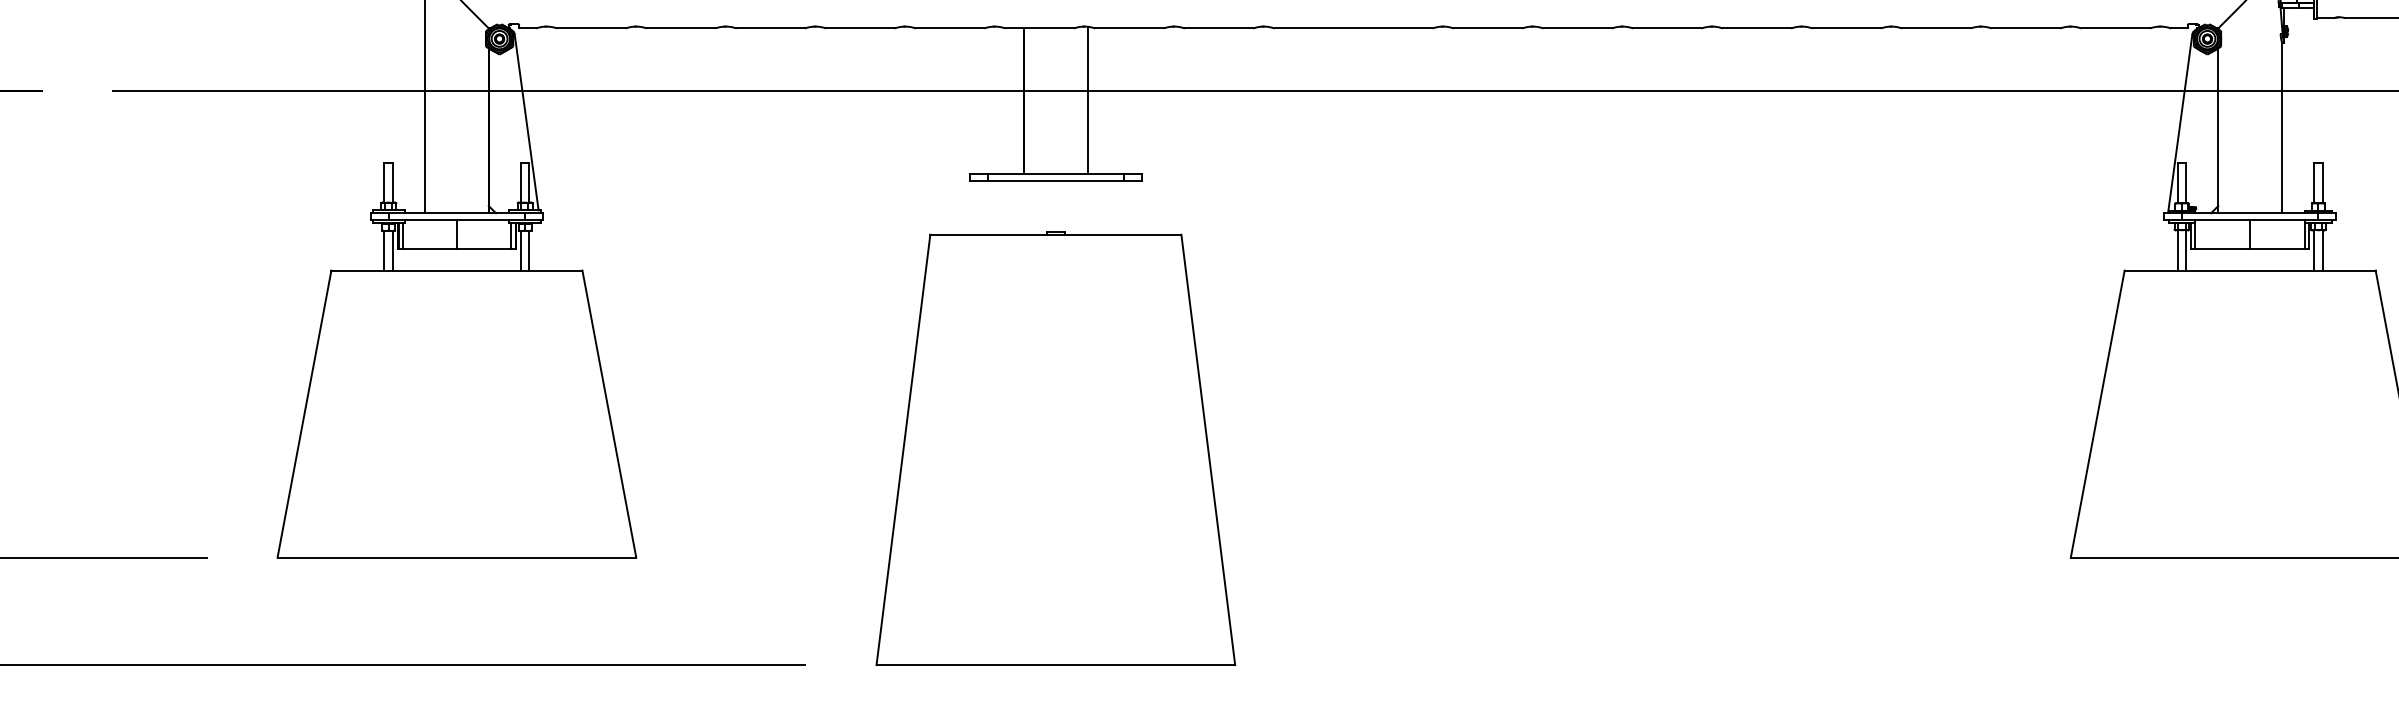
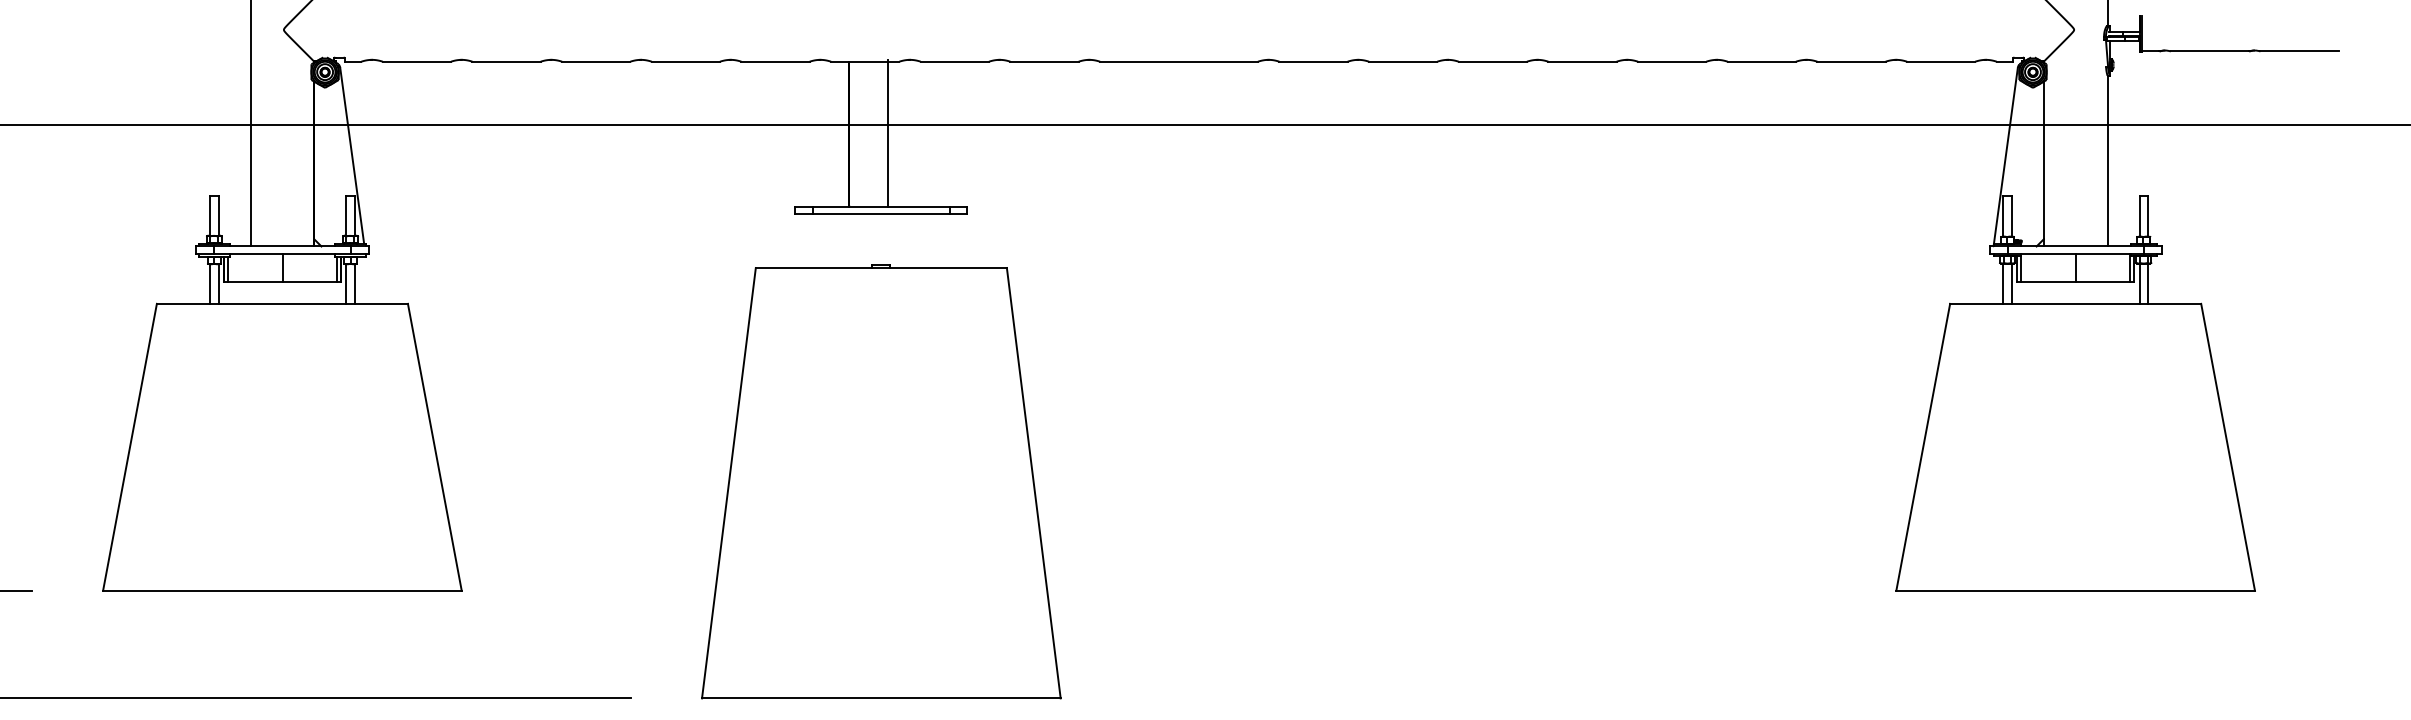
line: (1088, 100) -> (888, 133), moved

